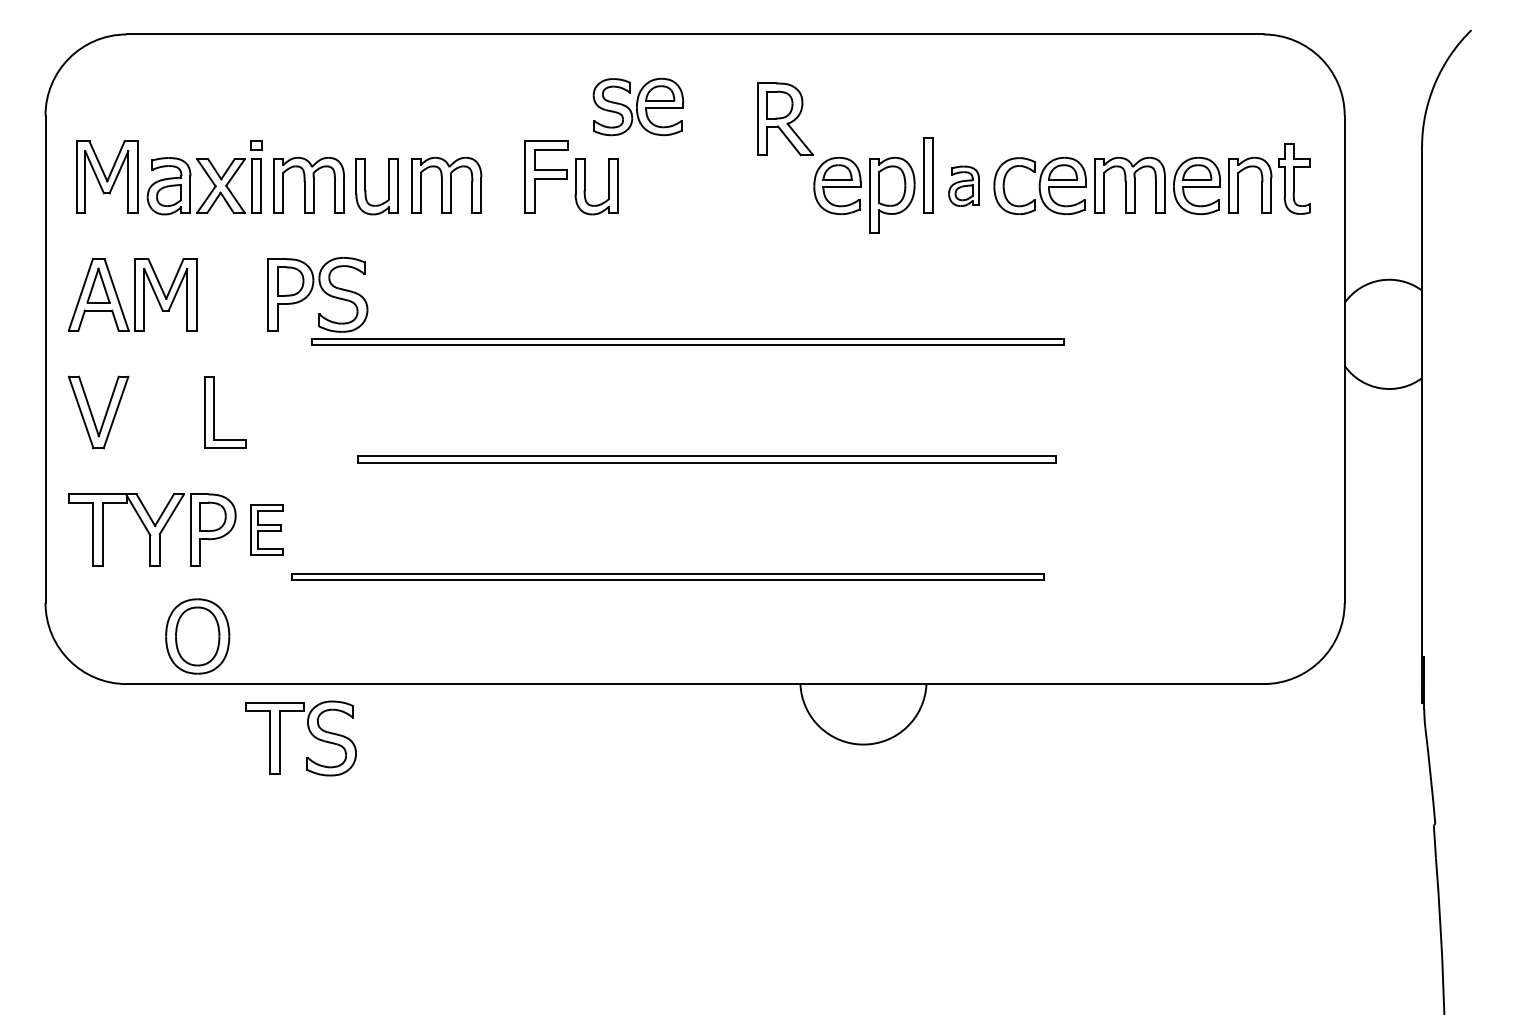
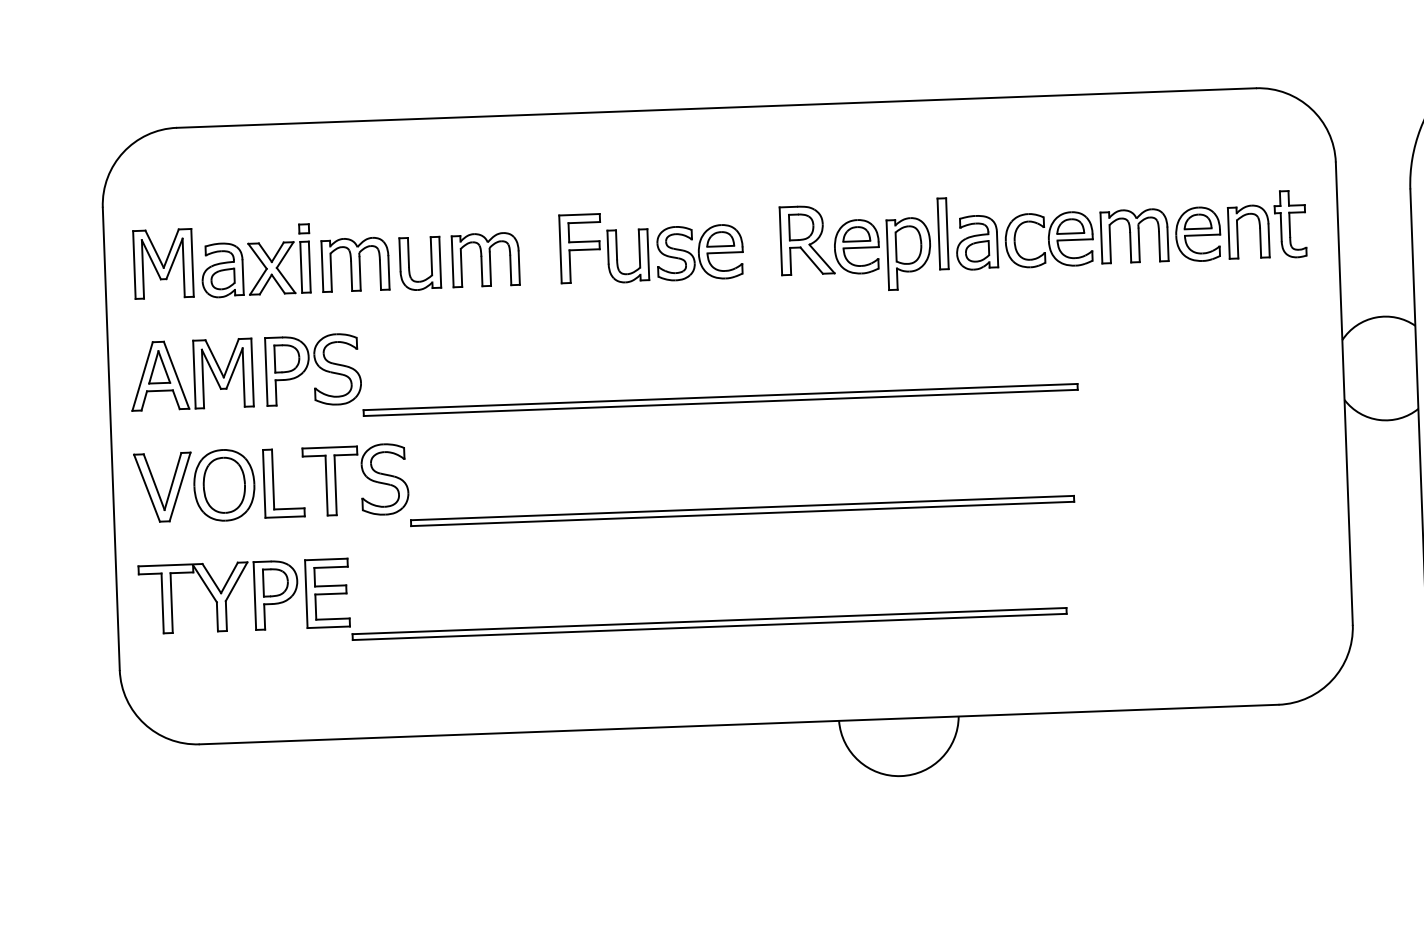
part: (638, 106) -> (700, 252), moved
part: (785, 118) -> (807, 239), moved
part: (963, 186) -> (976, 242), size x1.43
part: (311, 292) -> (307, 368), moved
part: (266, 529) -> (326, 592), size x1.43
part: (197, 636) -> (224, 485), moved
part: (309, 732) -> (363, 474), moved

